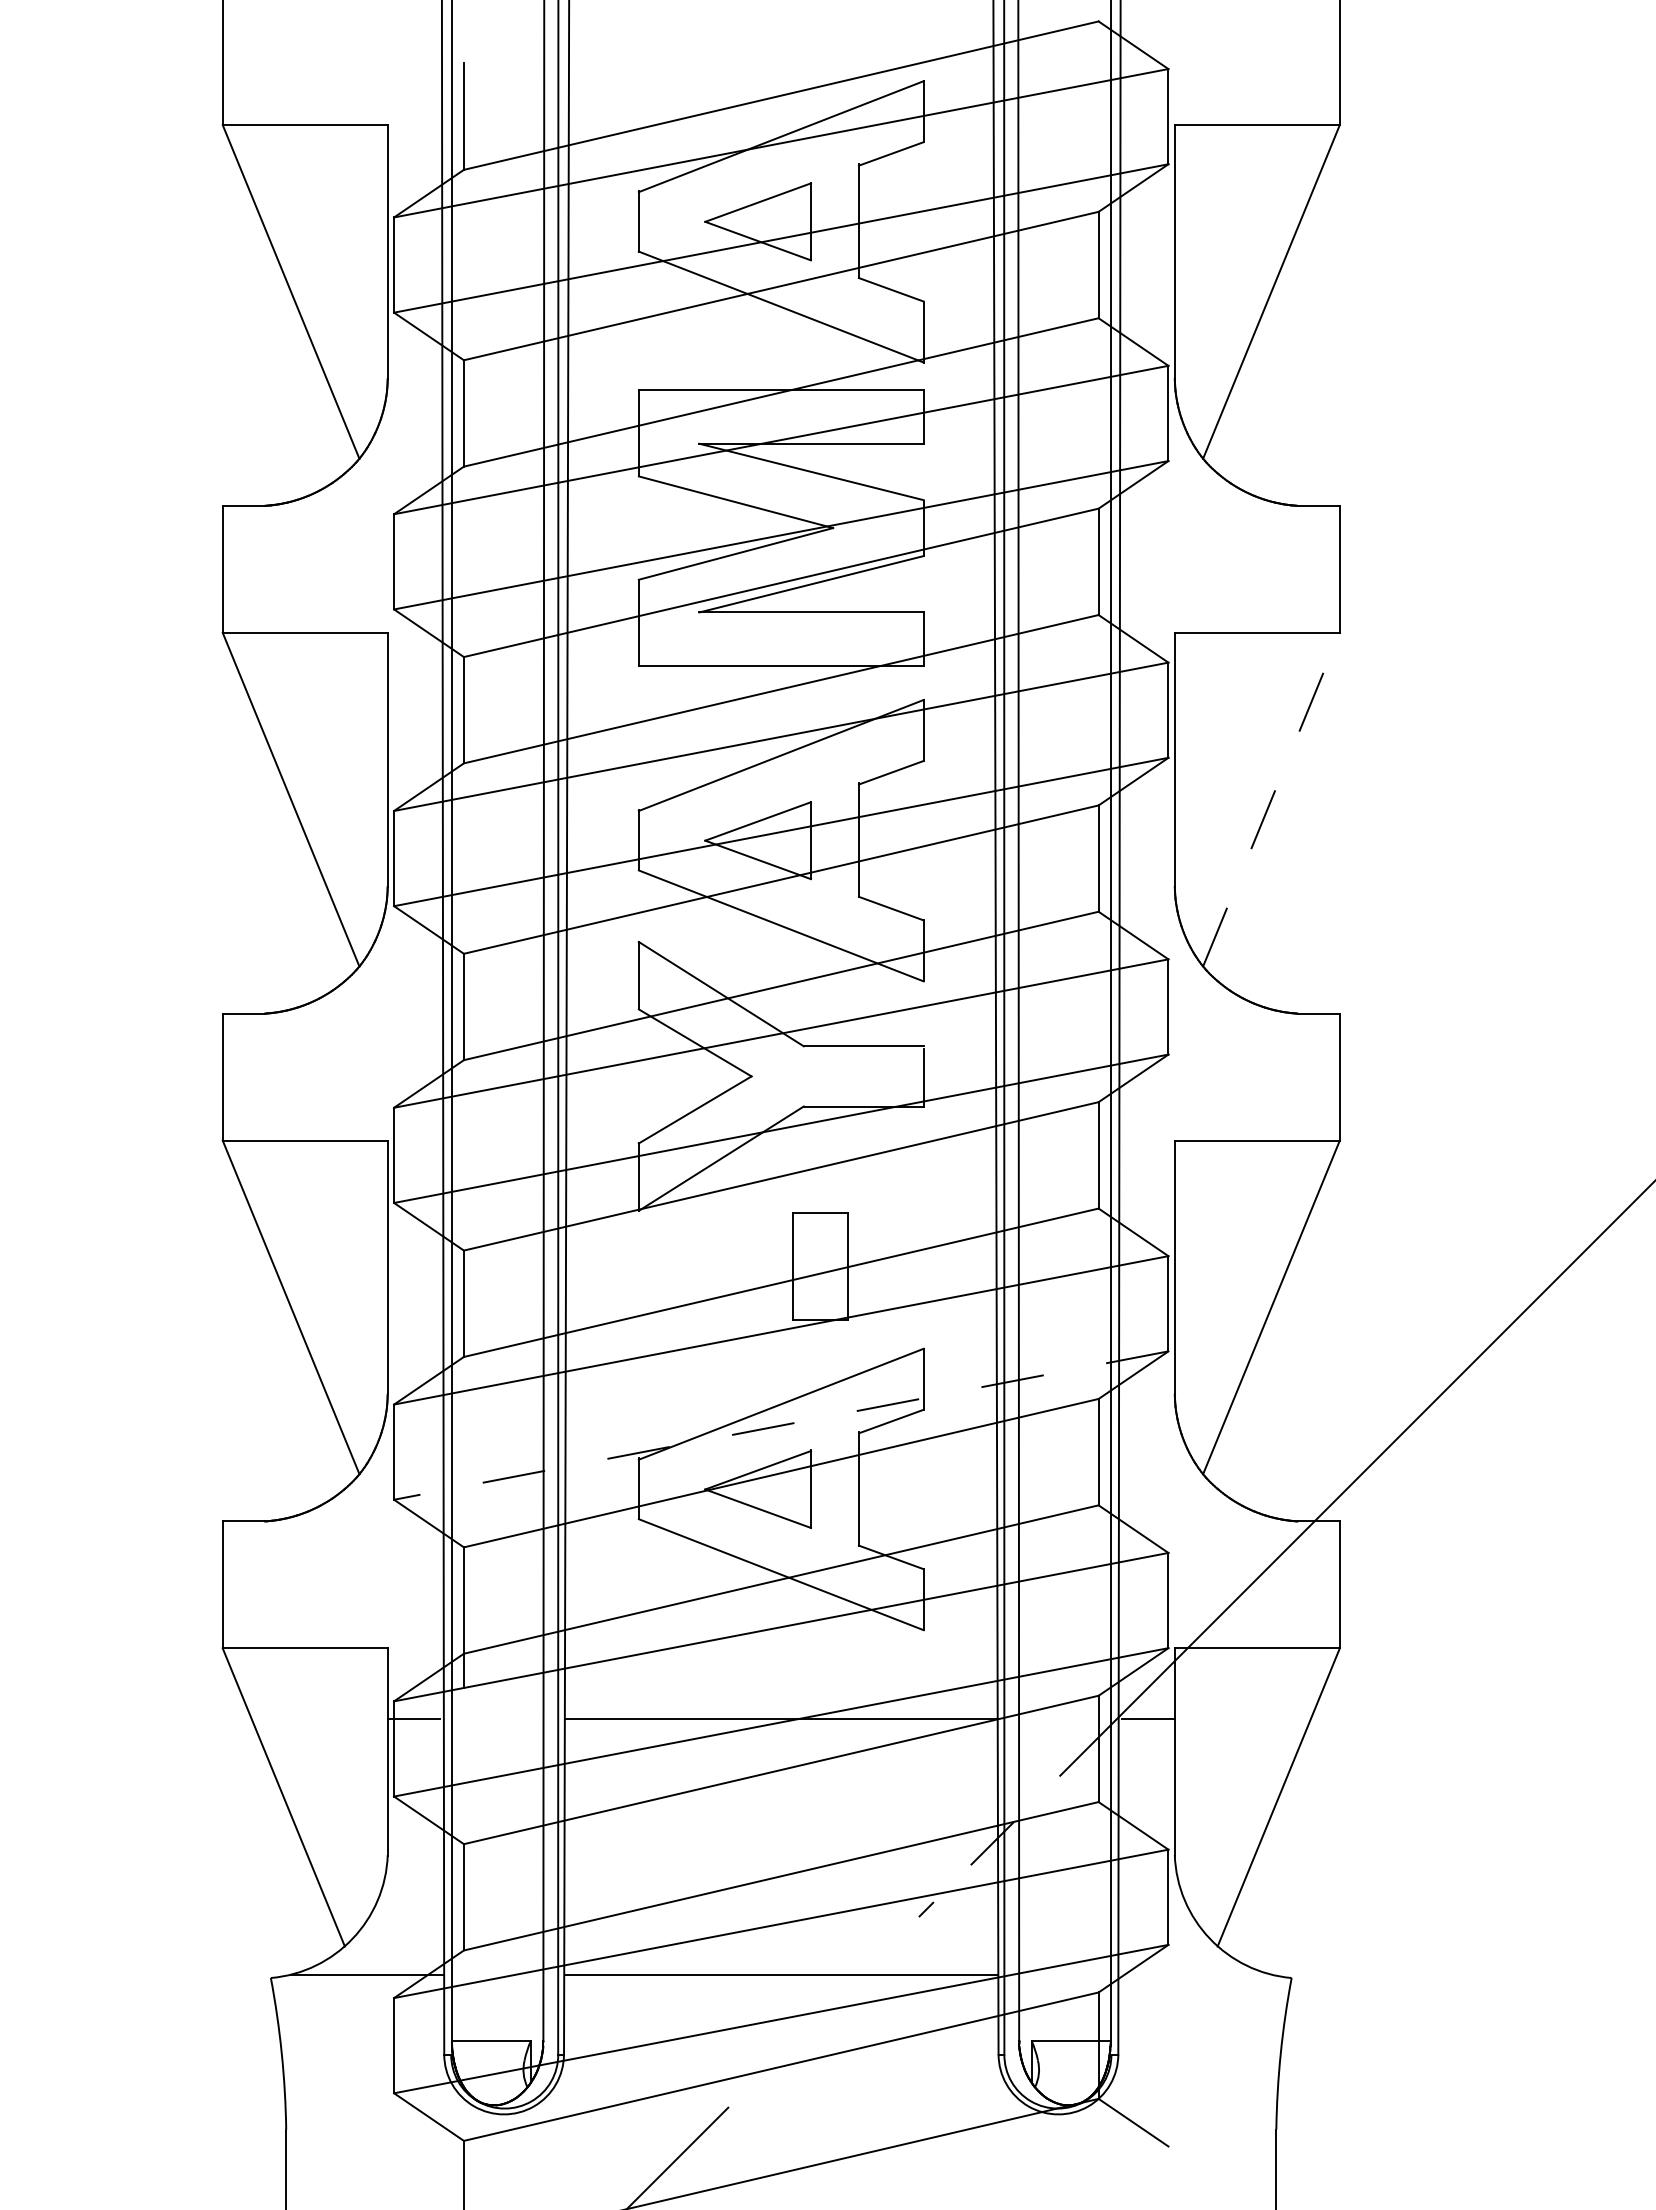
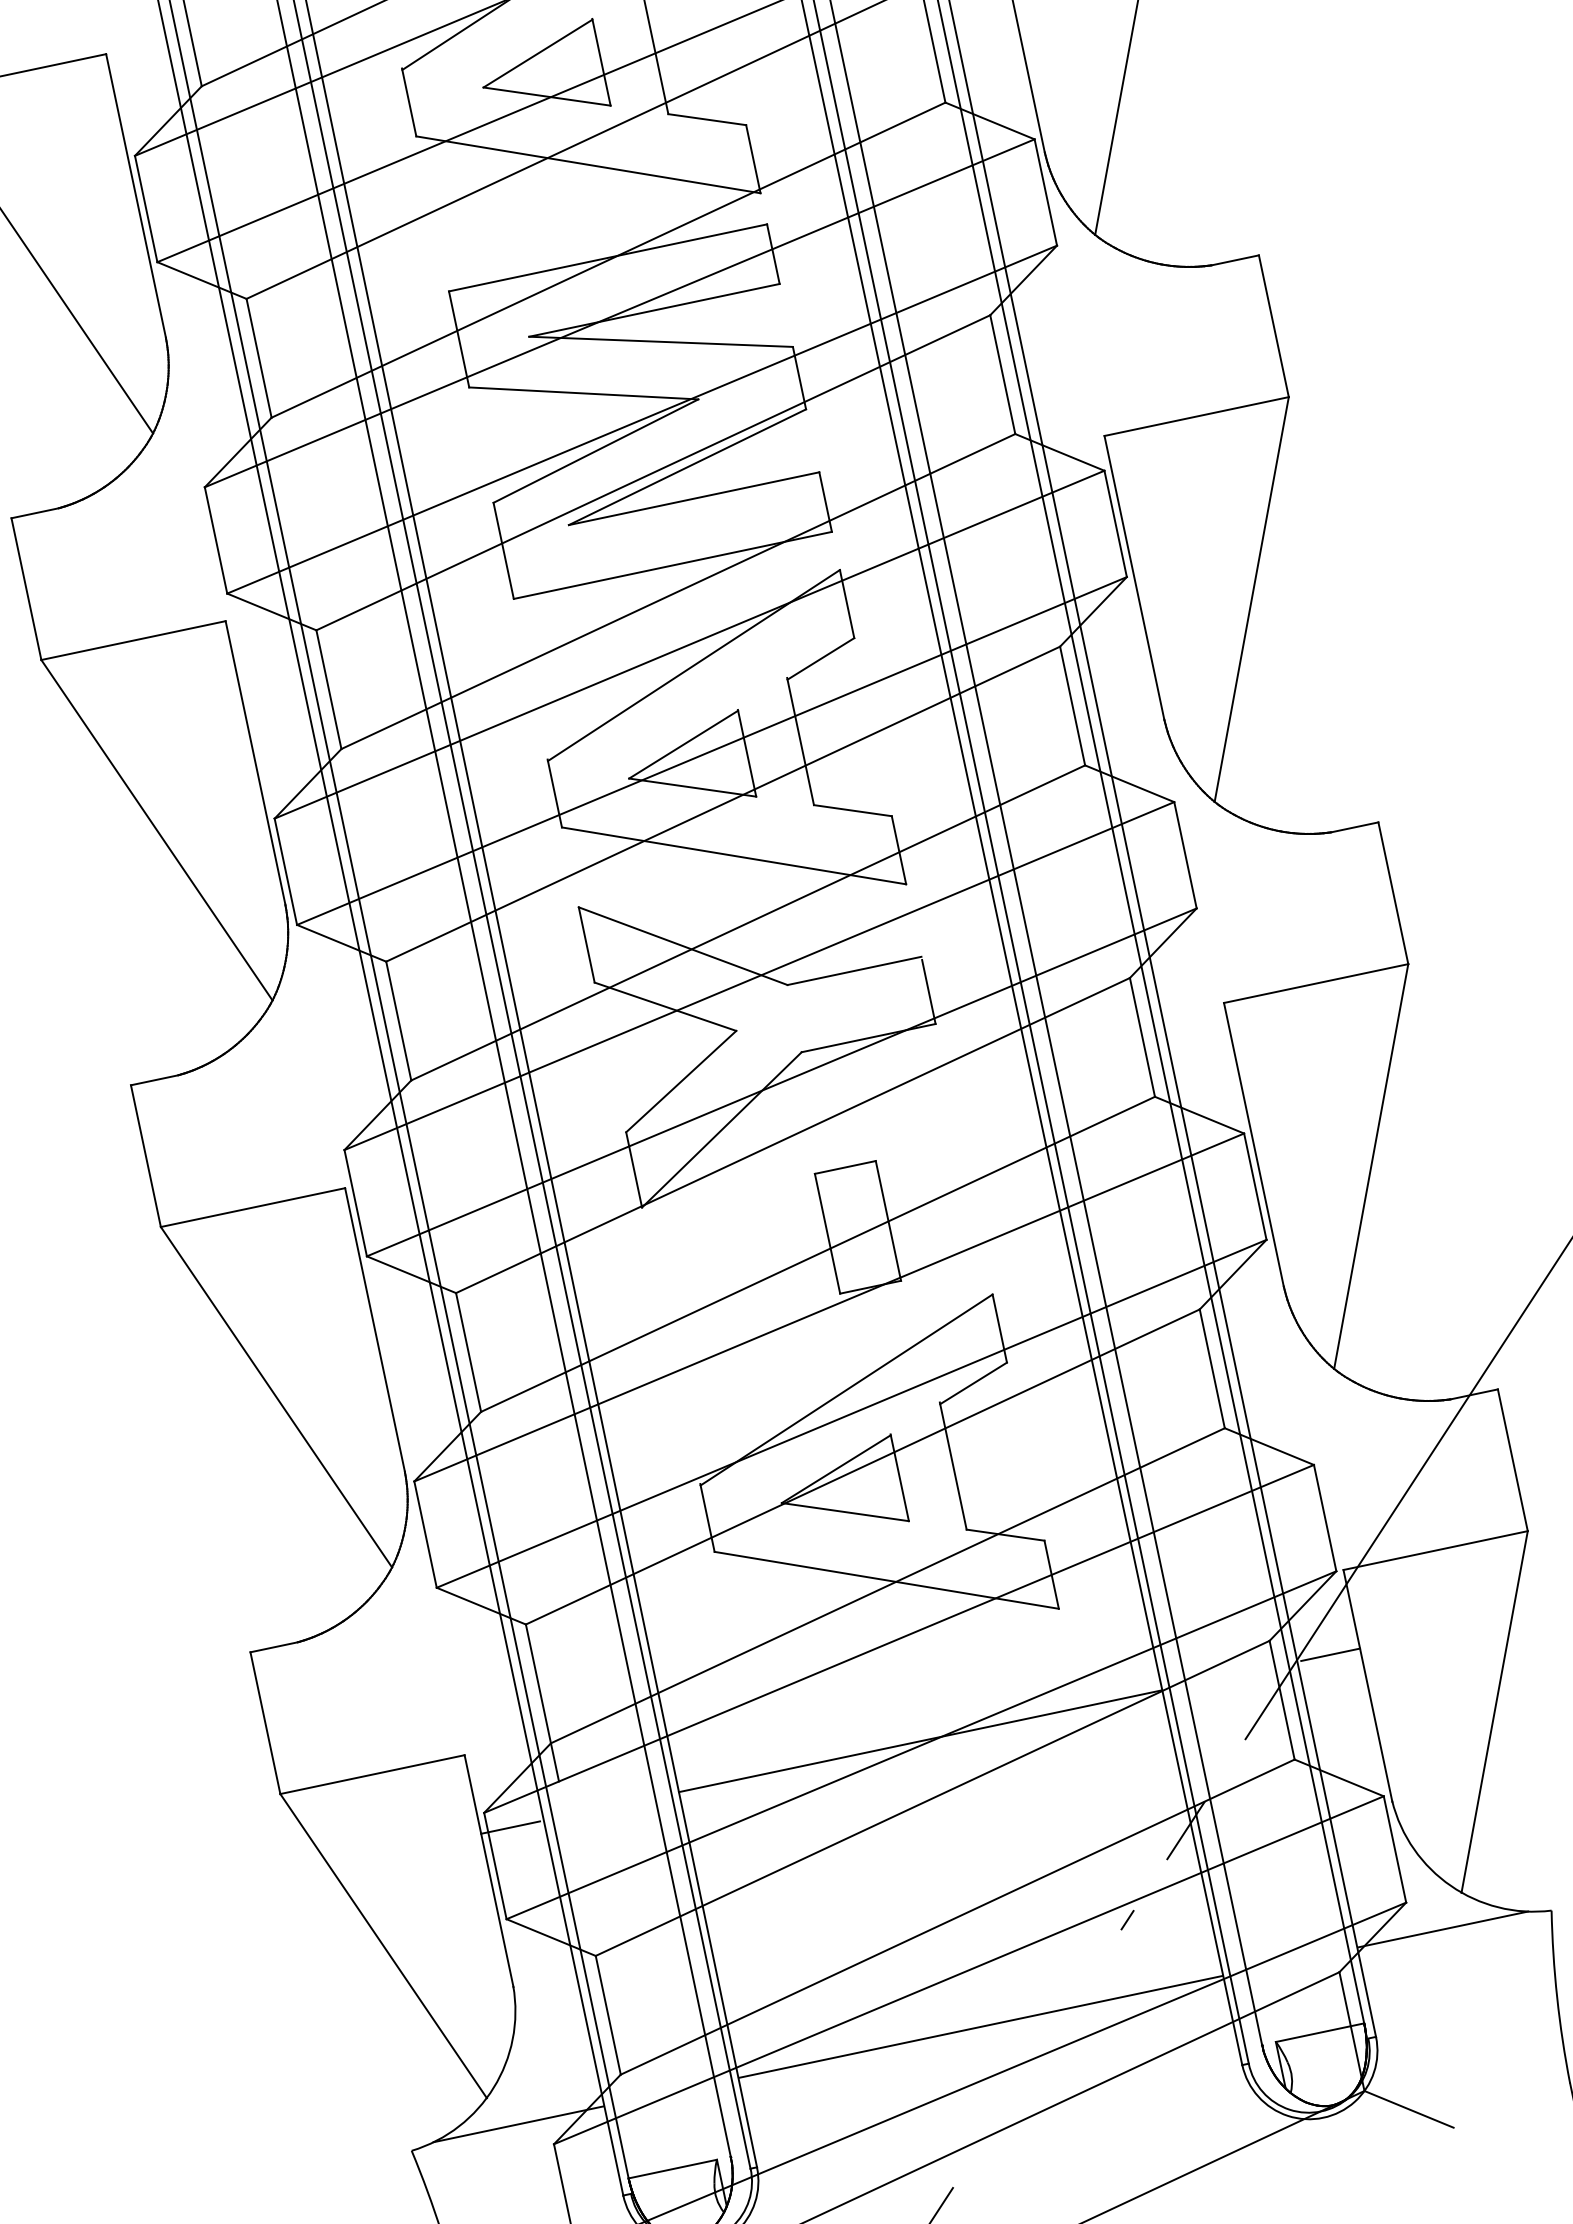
line: (1271, 799) -> (1251, 599), dashed -> solid
line: (780, 1425) -> (850, 1413), dashed -> solid
line: (1195, 1974) -> (1443, 1929), added

